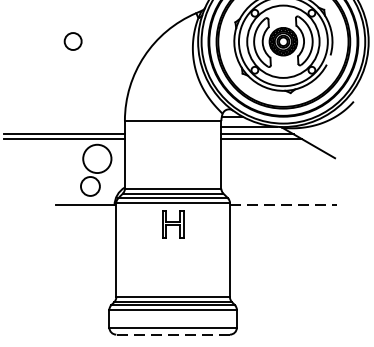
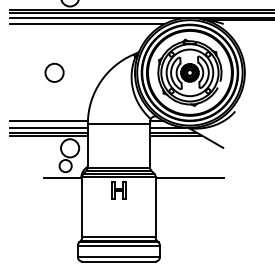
circle: (73, 41) -> (54, 72), size x1.67
line: (63, 117) -> (48, 121), added
line: (63, 126) -> (48, 127), added
line: (284, 205) -> (190, 178), dashed -> solid
line: (172, 334) -> (118, 261), dashed -> solid

